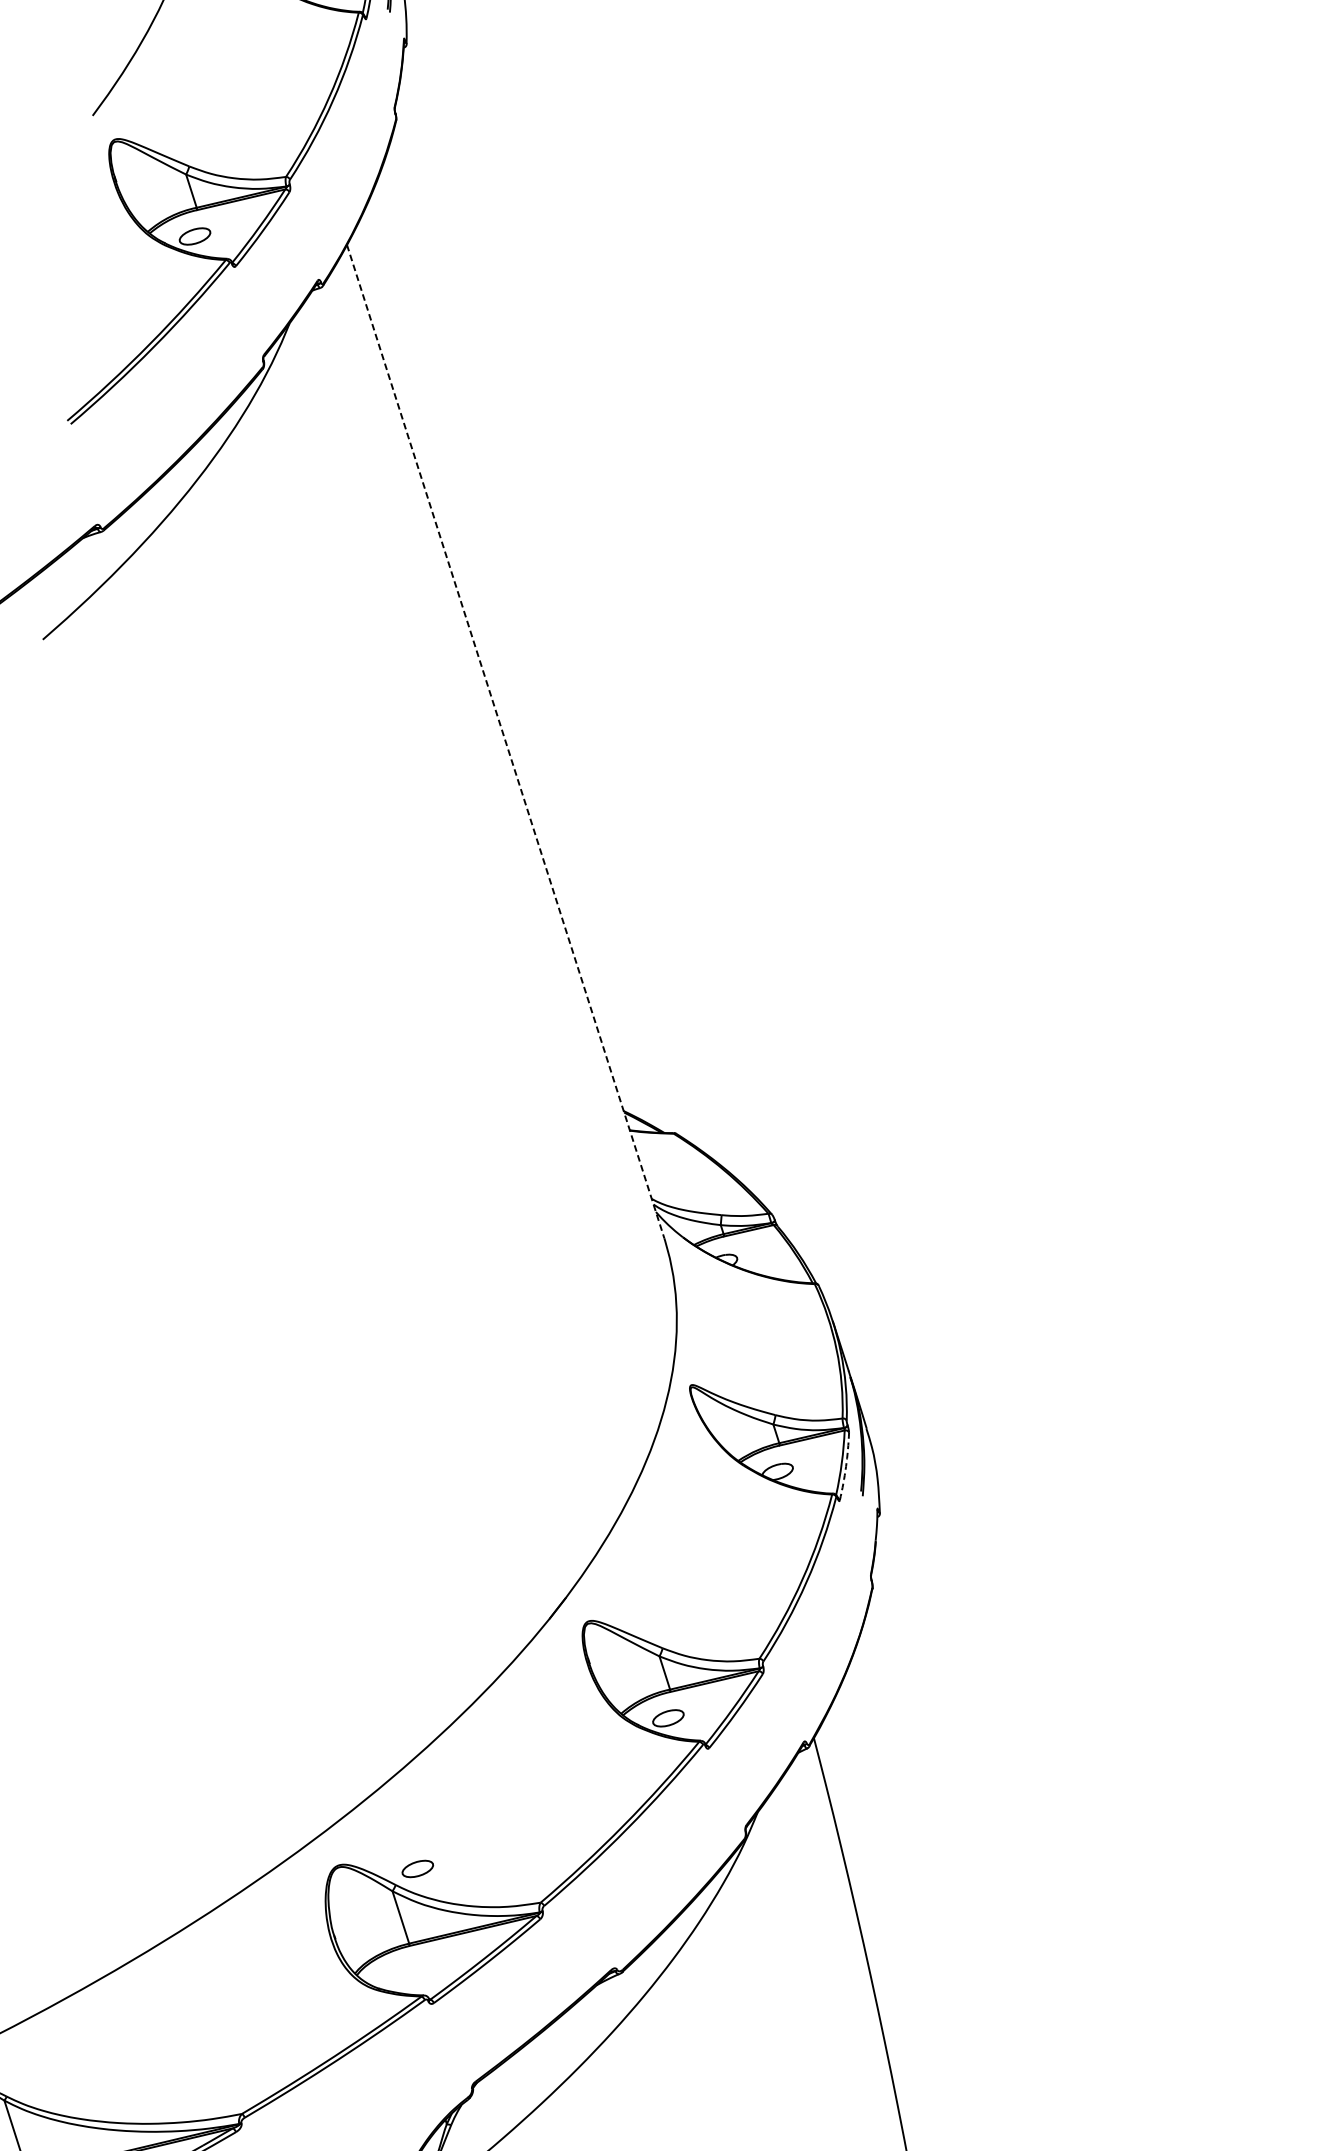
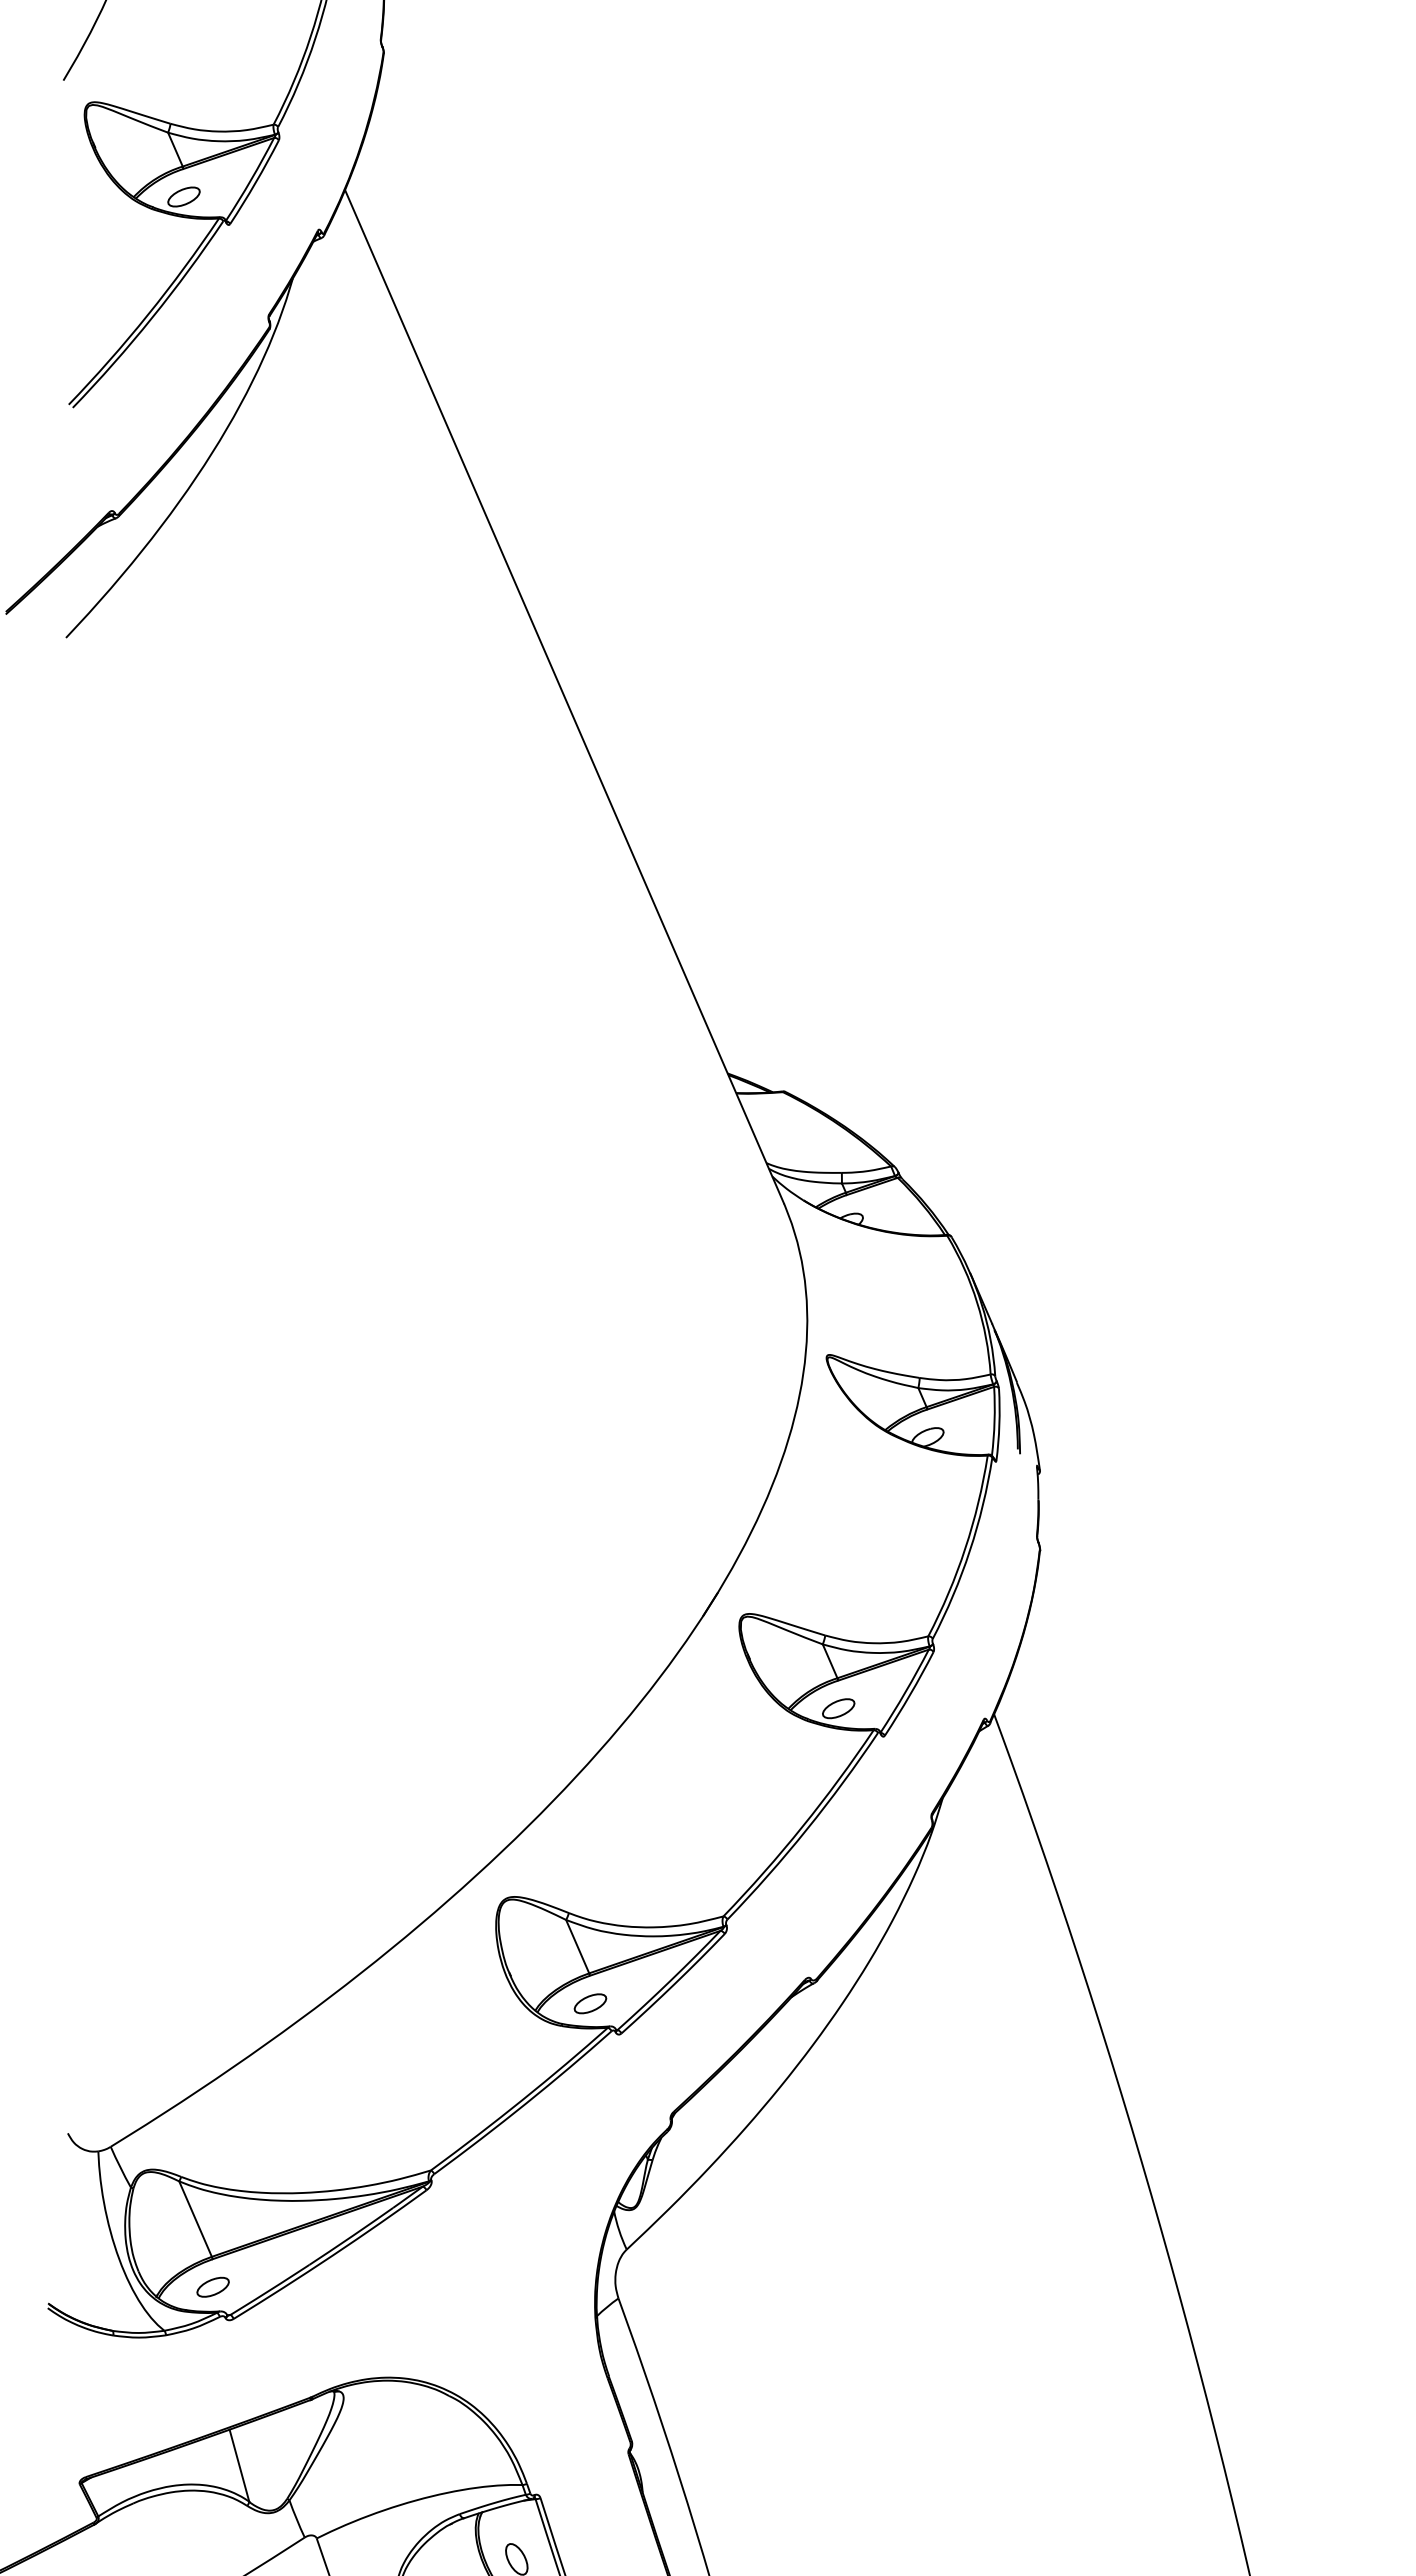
line: (505, 742) -> (564, 697), dashed -> solid
arc: (846, 1466) -> (999, 1424), dashed -> solid
part: (417, 1868) -> (590, 2003), moved

